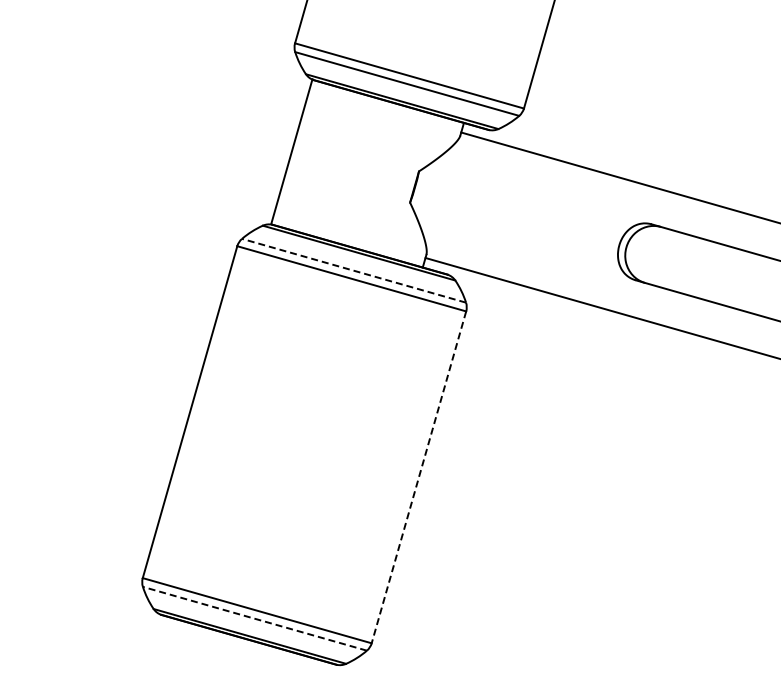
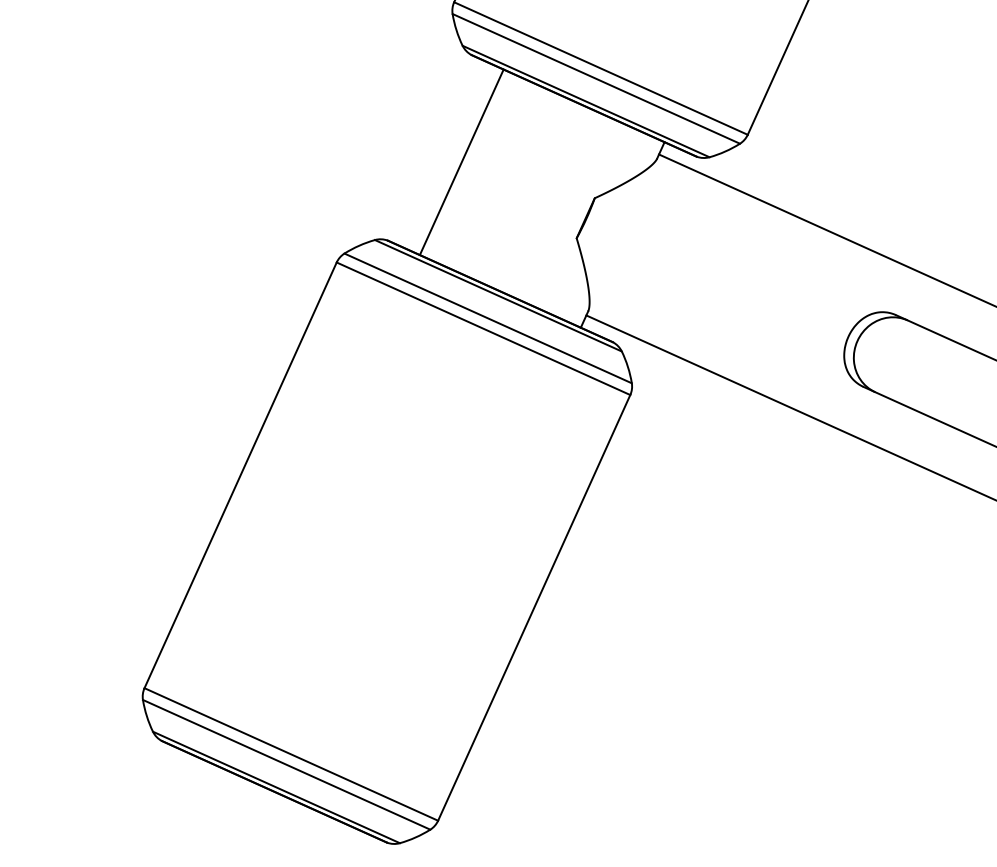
line: (291, 151) -> (461, 162), moved
line: (353, 270) -> (487, 317), dashed -> solid
line: (418, 477) -> (533, 607), dashed -> solid
line: (254, 618) -> (286, 764), dashed -> solid

